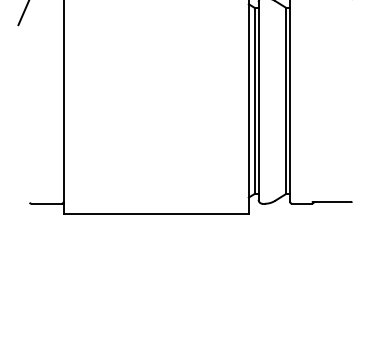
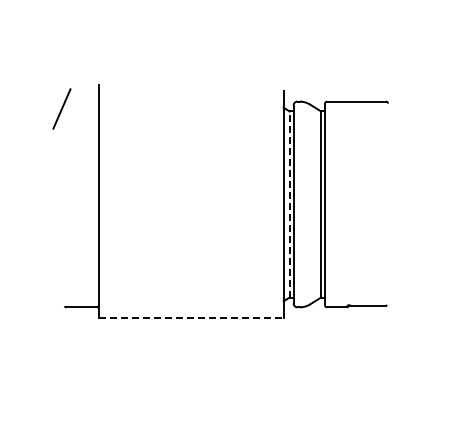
line: (254, 100) -> (289, 204), solid -> dashed
line: (156, 213) -> (191, 317), solid -> dashed

